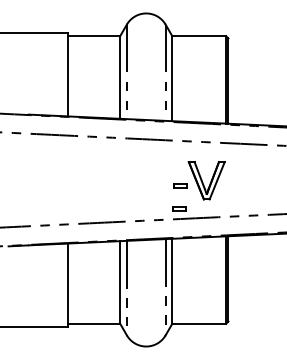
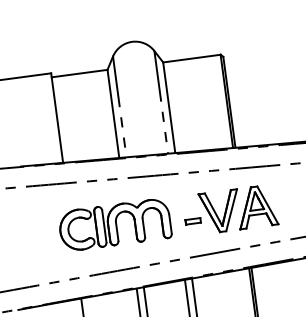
part: (108, 179) -> (115, 224), added
part: (240, 180) -> (256, 206), added
part: (179, 208) -> (195, 245), removed

